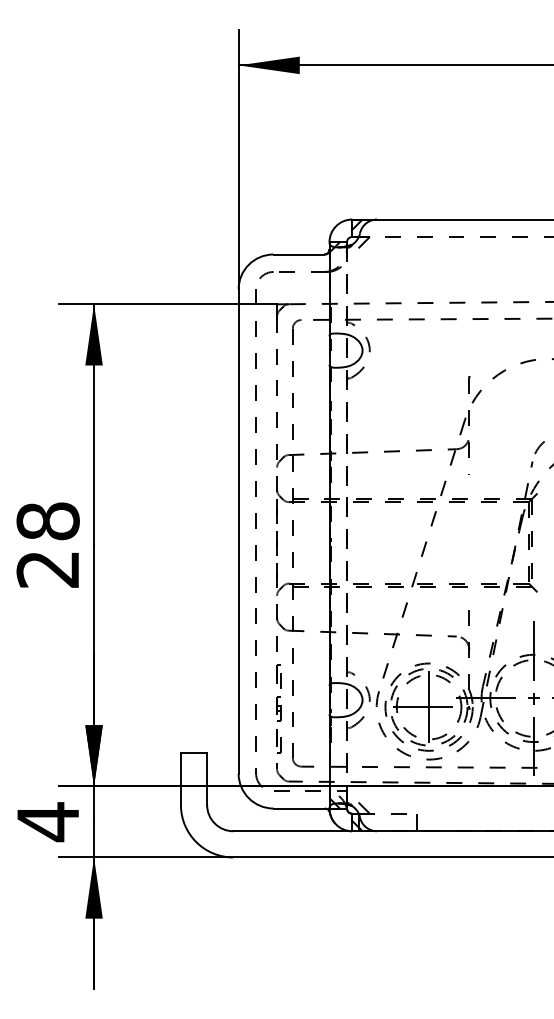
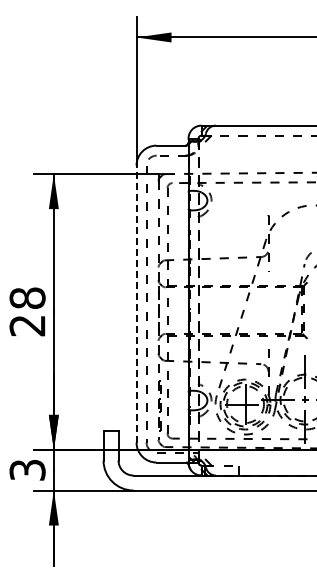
line: (238, 530) -> (136, 303), solid -> dashed
text: (47, 820) -> (27, 469), 4 -> 3

